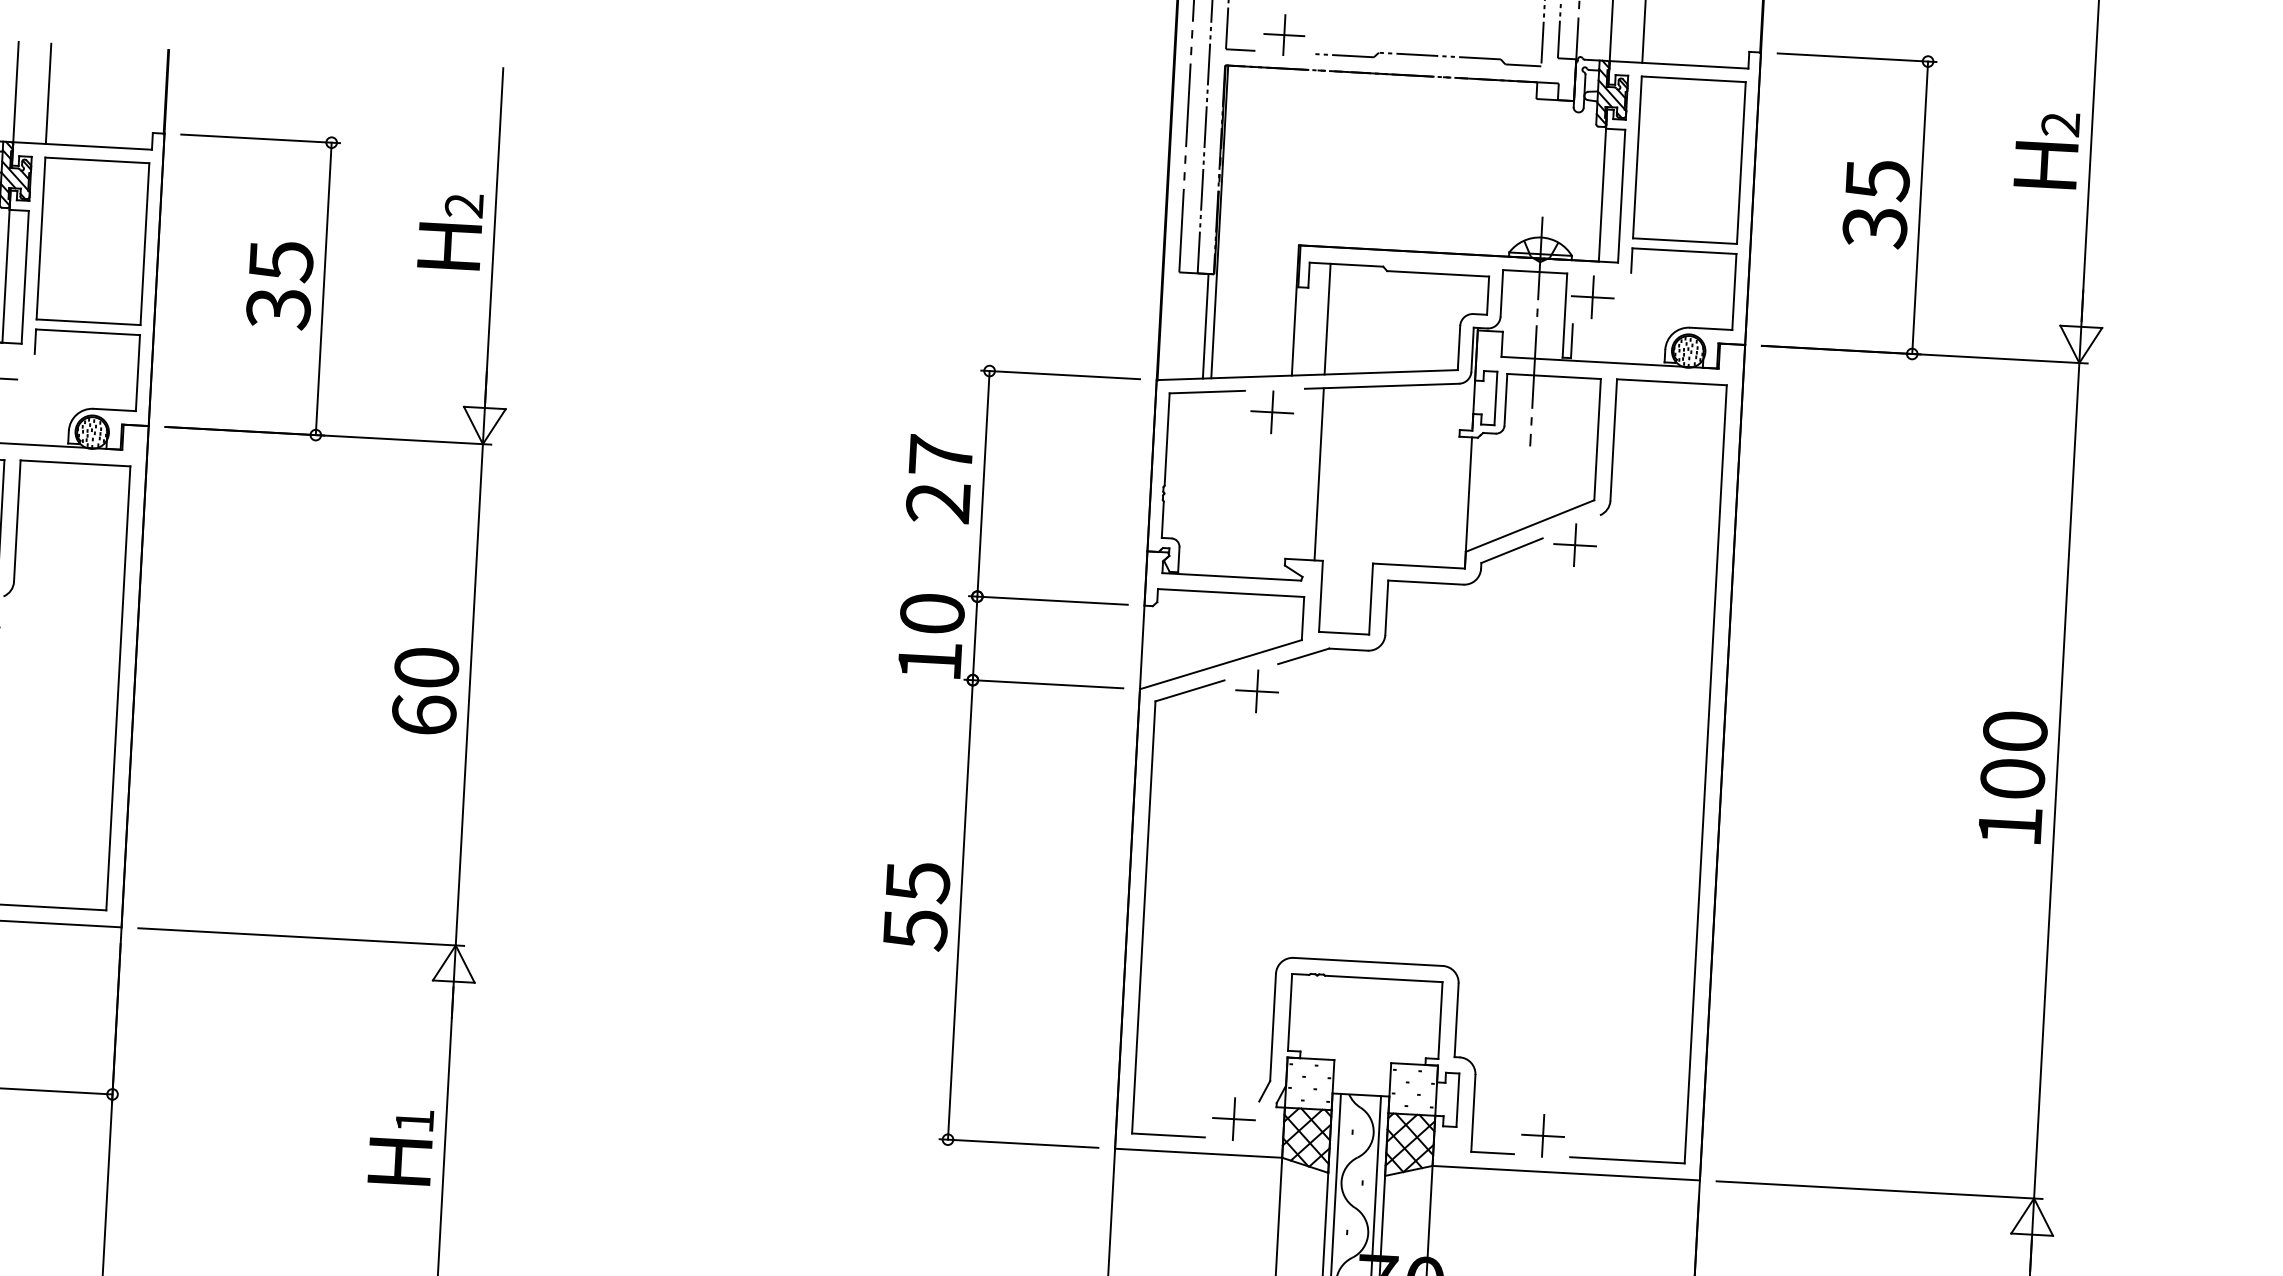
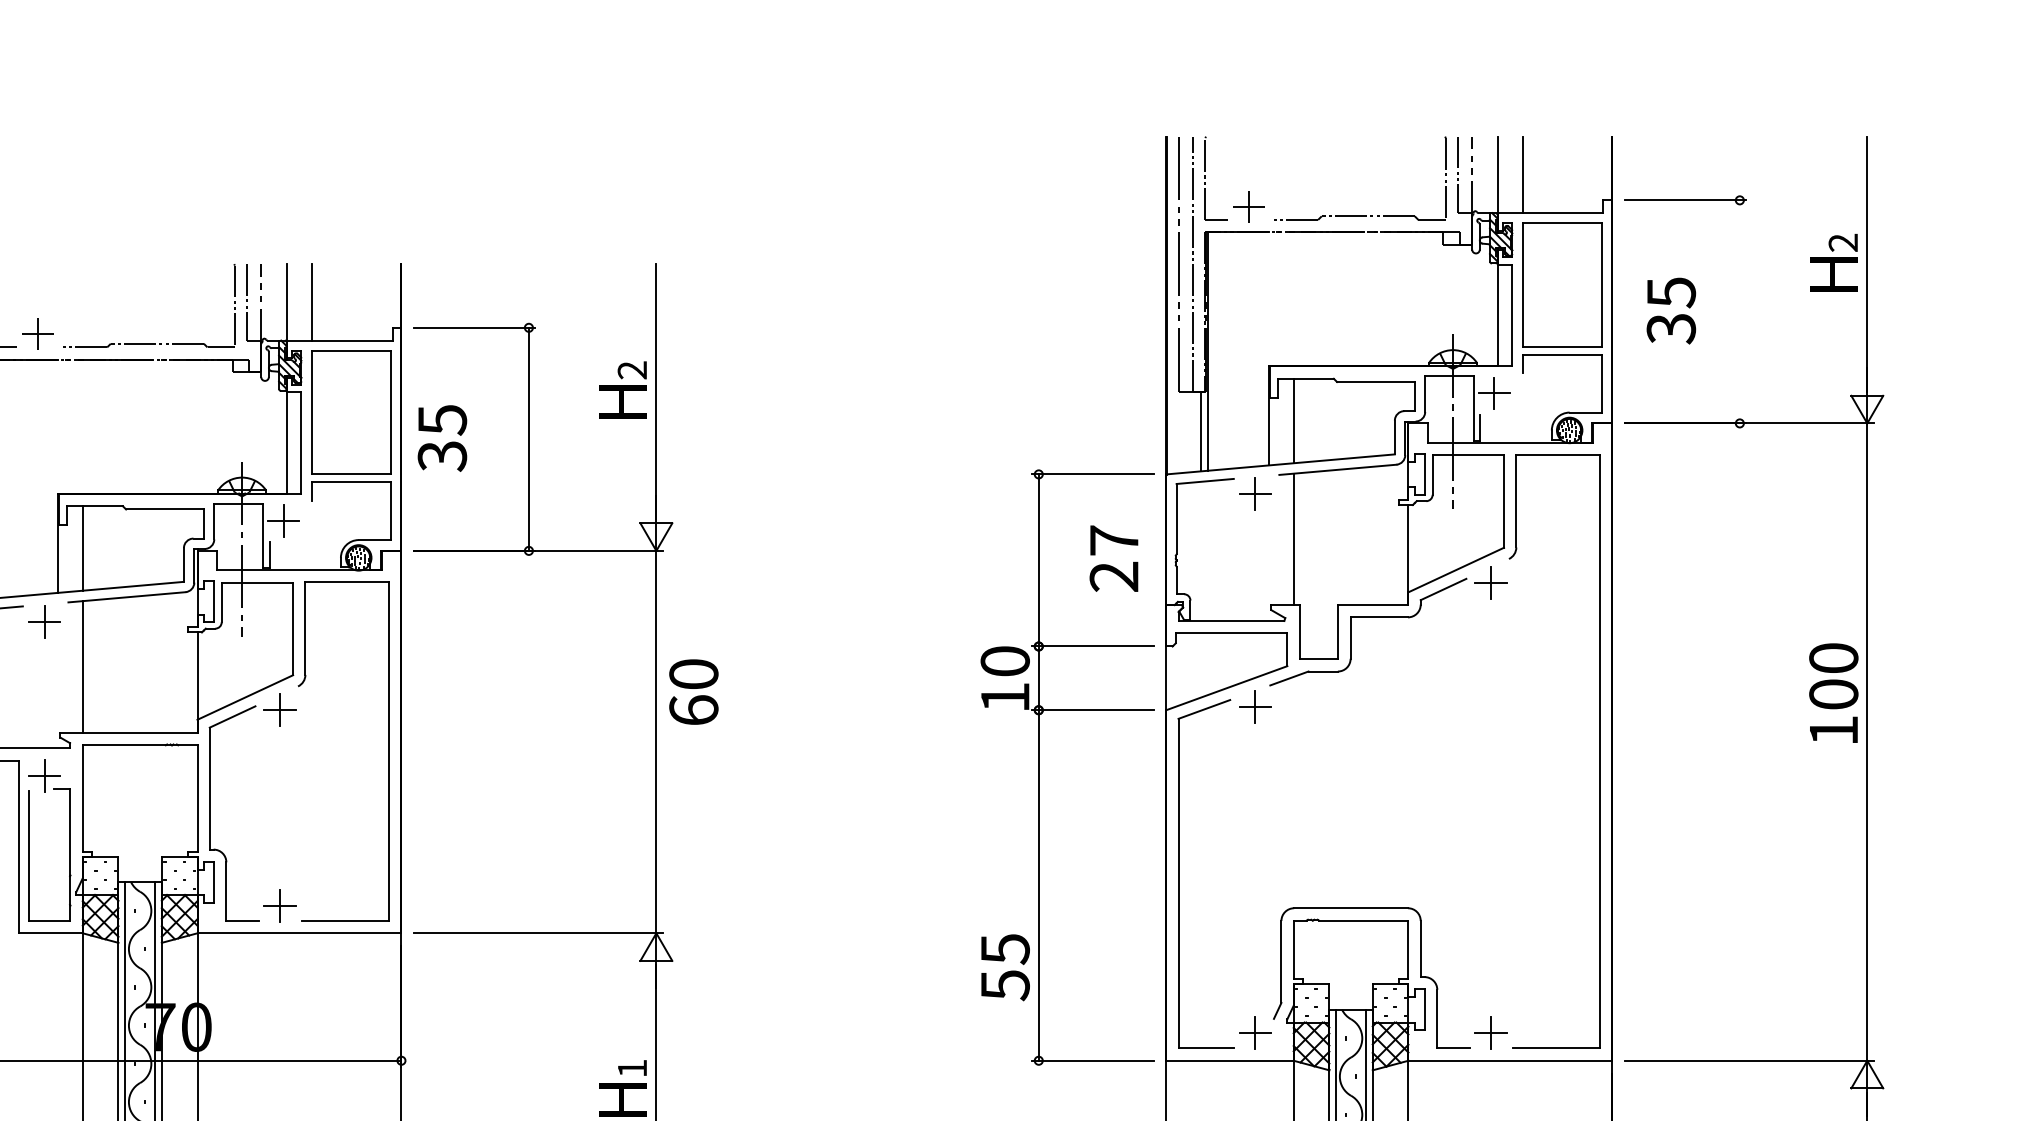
text: (1876, 203) -> (1671, 310), moved
line: (1919, 207) -> (1739, 311), removed
text: (279, 285) -> (442, 438), moved
text: (938, 478) -> (1113, 558), moved
text: (425, 690) -> (693, 691), moved
text: (2012, 776) -> (1833, 692), moved
text: (916, 906) -> (1005, 967), moved

